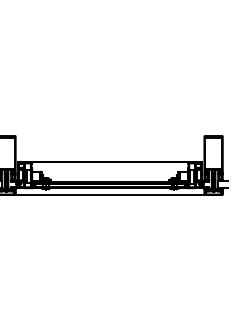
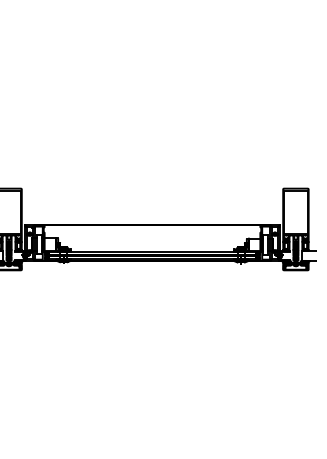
line: (110, 195) -> (152, 270), removed

